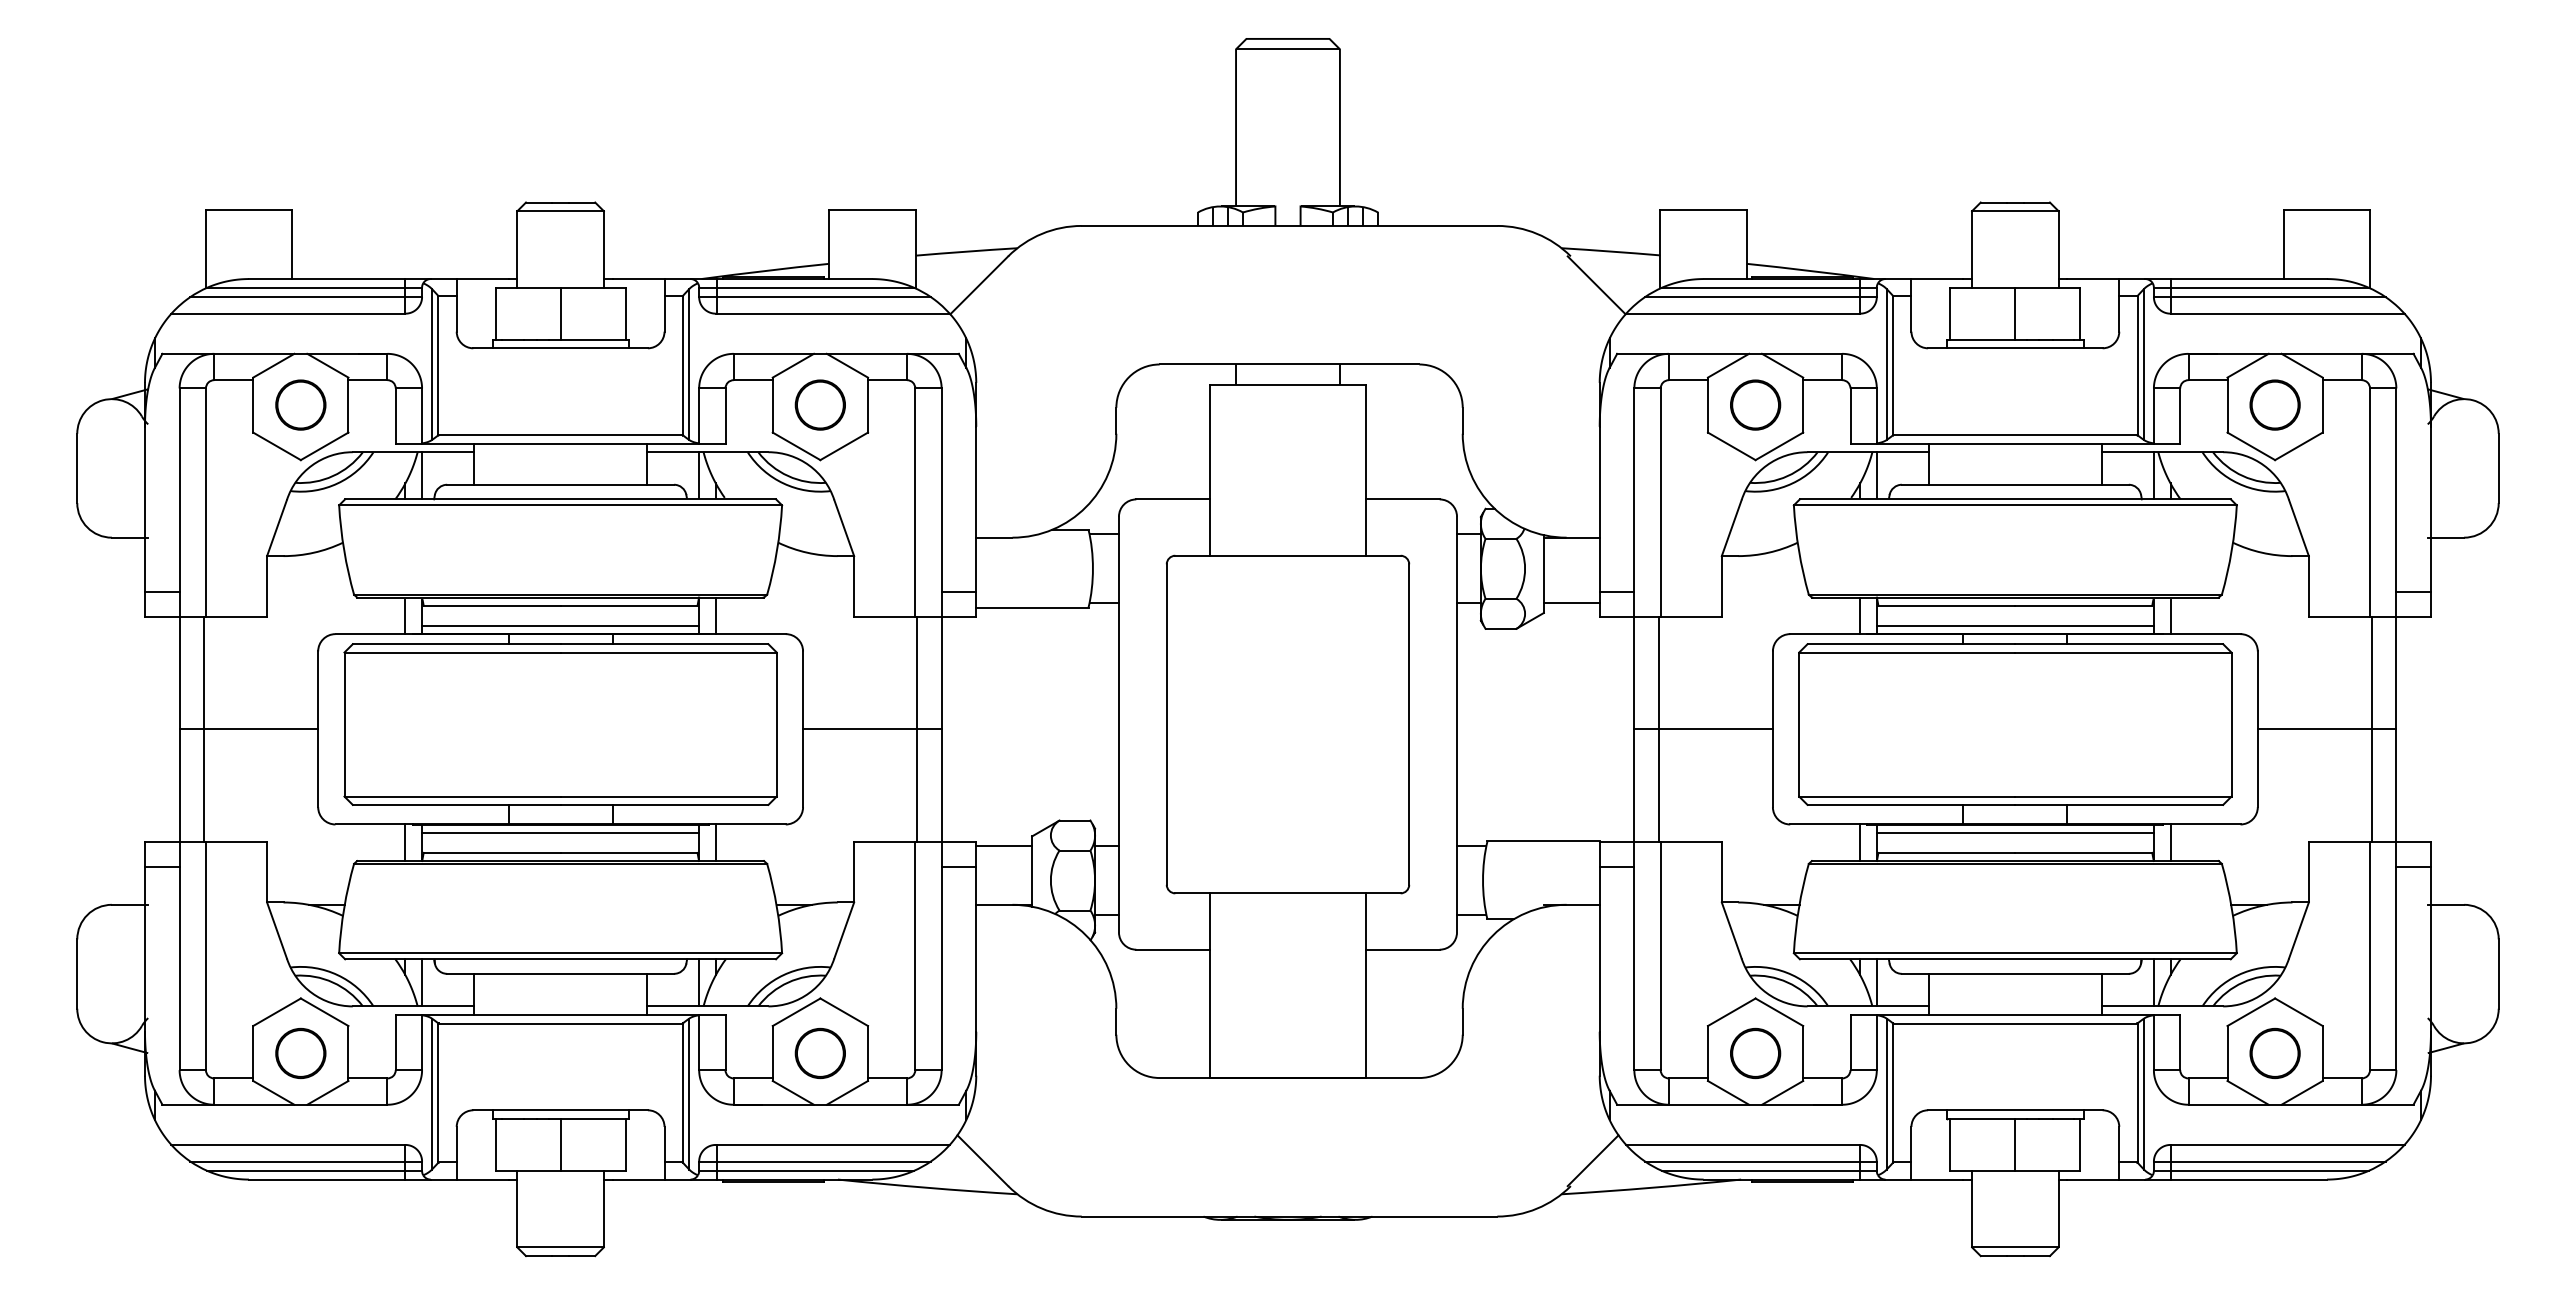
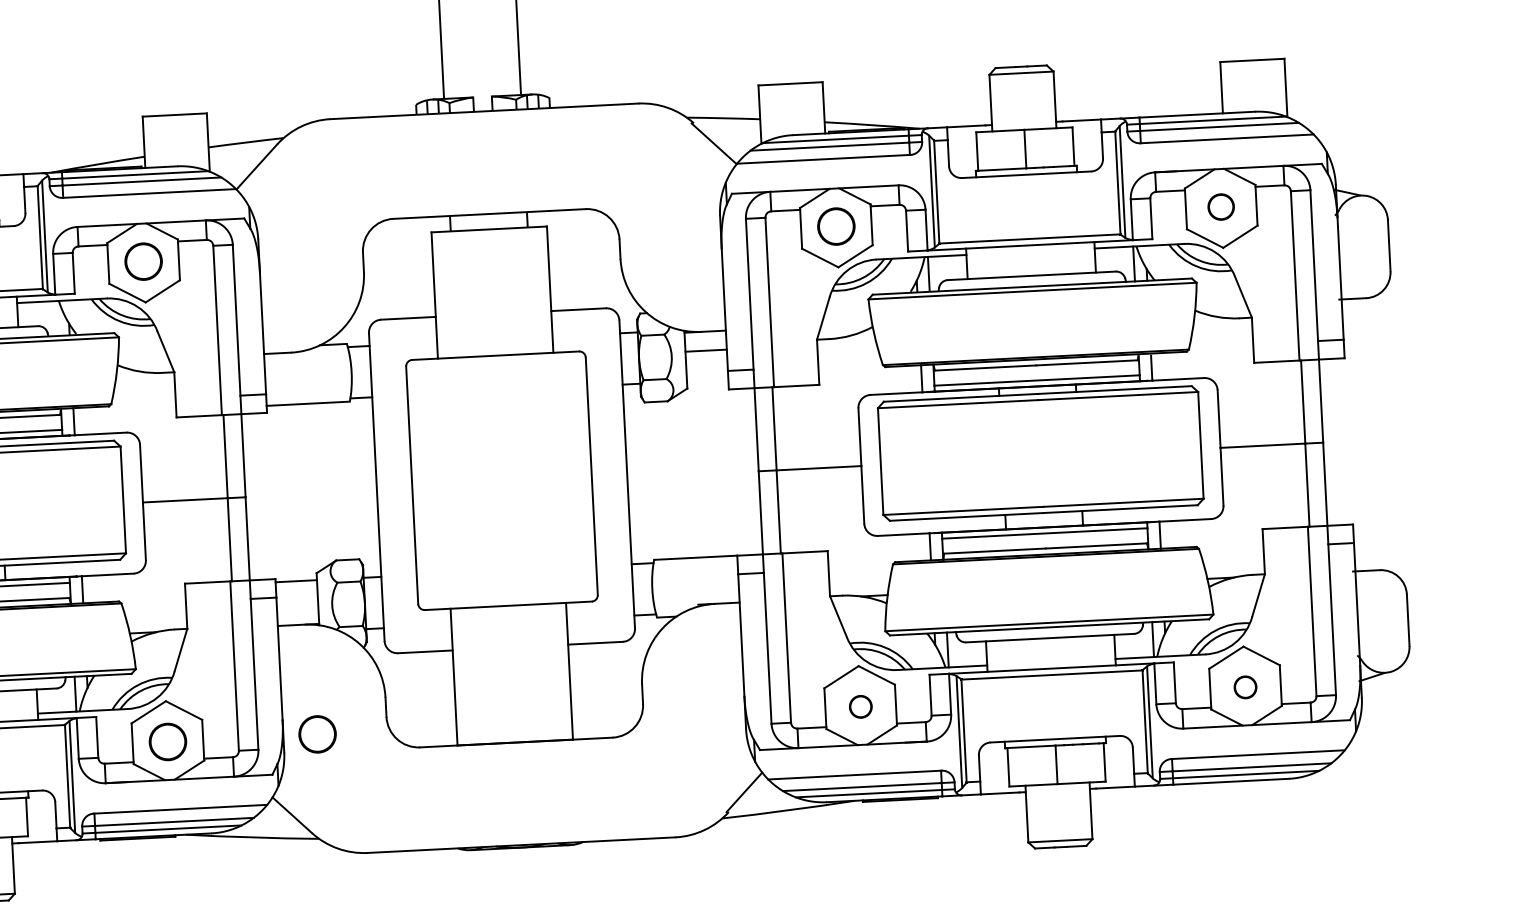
circle: (2274, 404) -> (1220, 206), size x0.7
line: (699, 474) -> (56, 317), removed
line: (1571, 603) -> (705, 350), moved
part: (1021, 1053) -> (316, 734), added
part: (1755, 1053) -> (860, 706), size x0.6
part: (2274, 1053) -> (1245, 687), size x0.6

